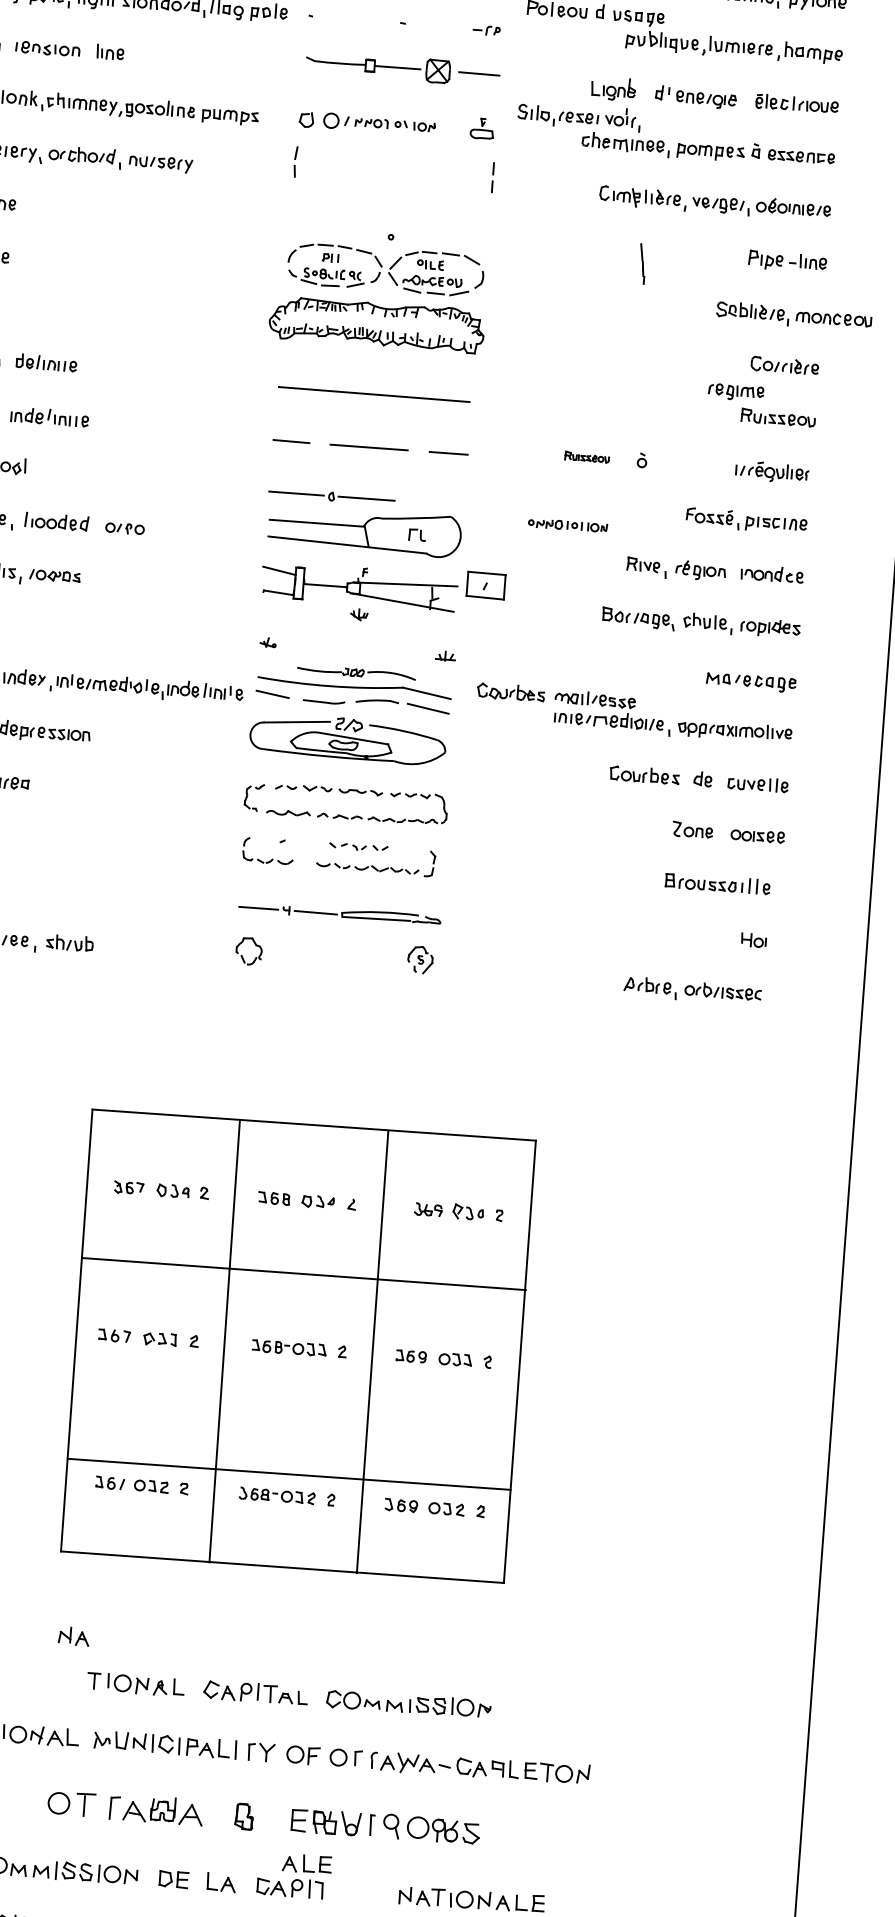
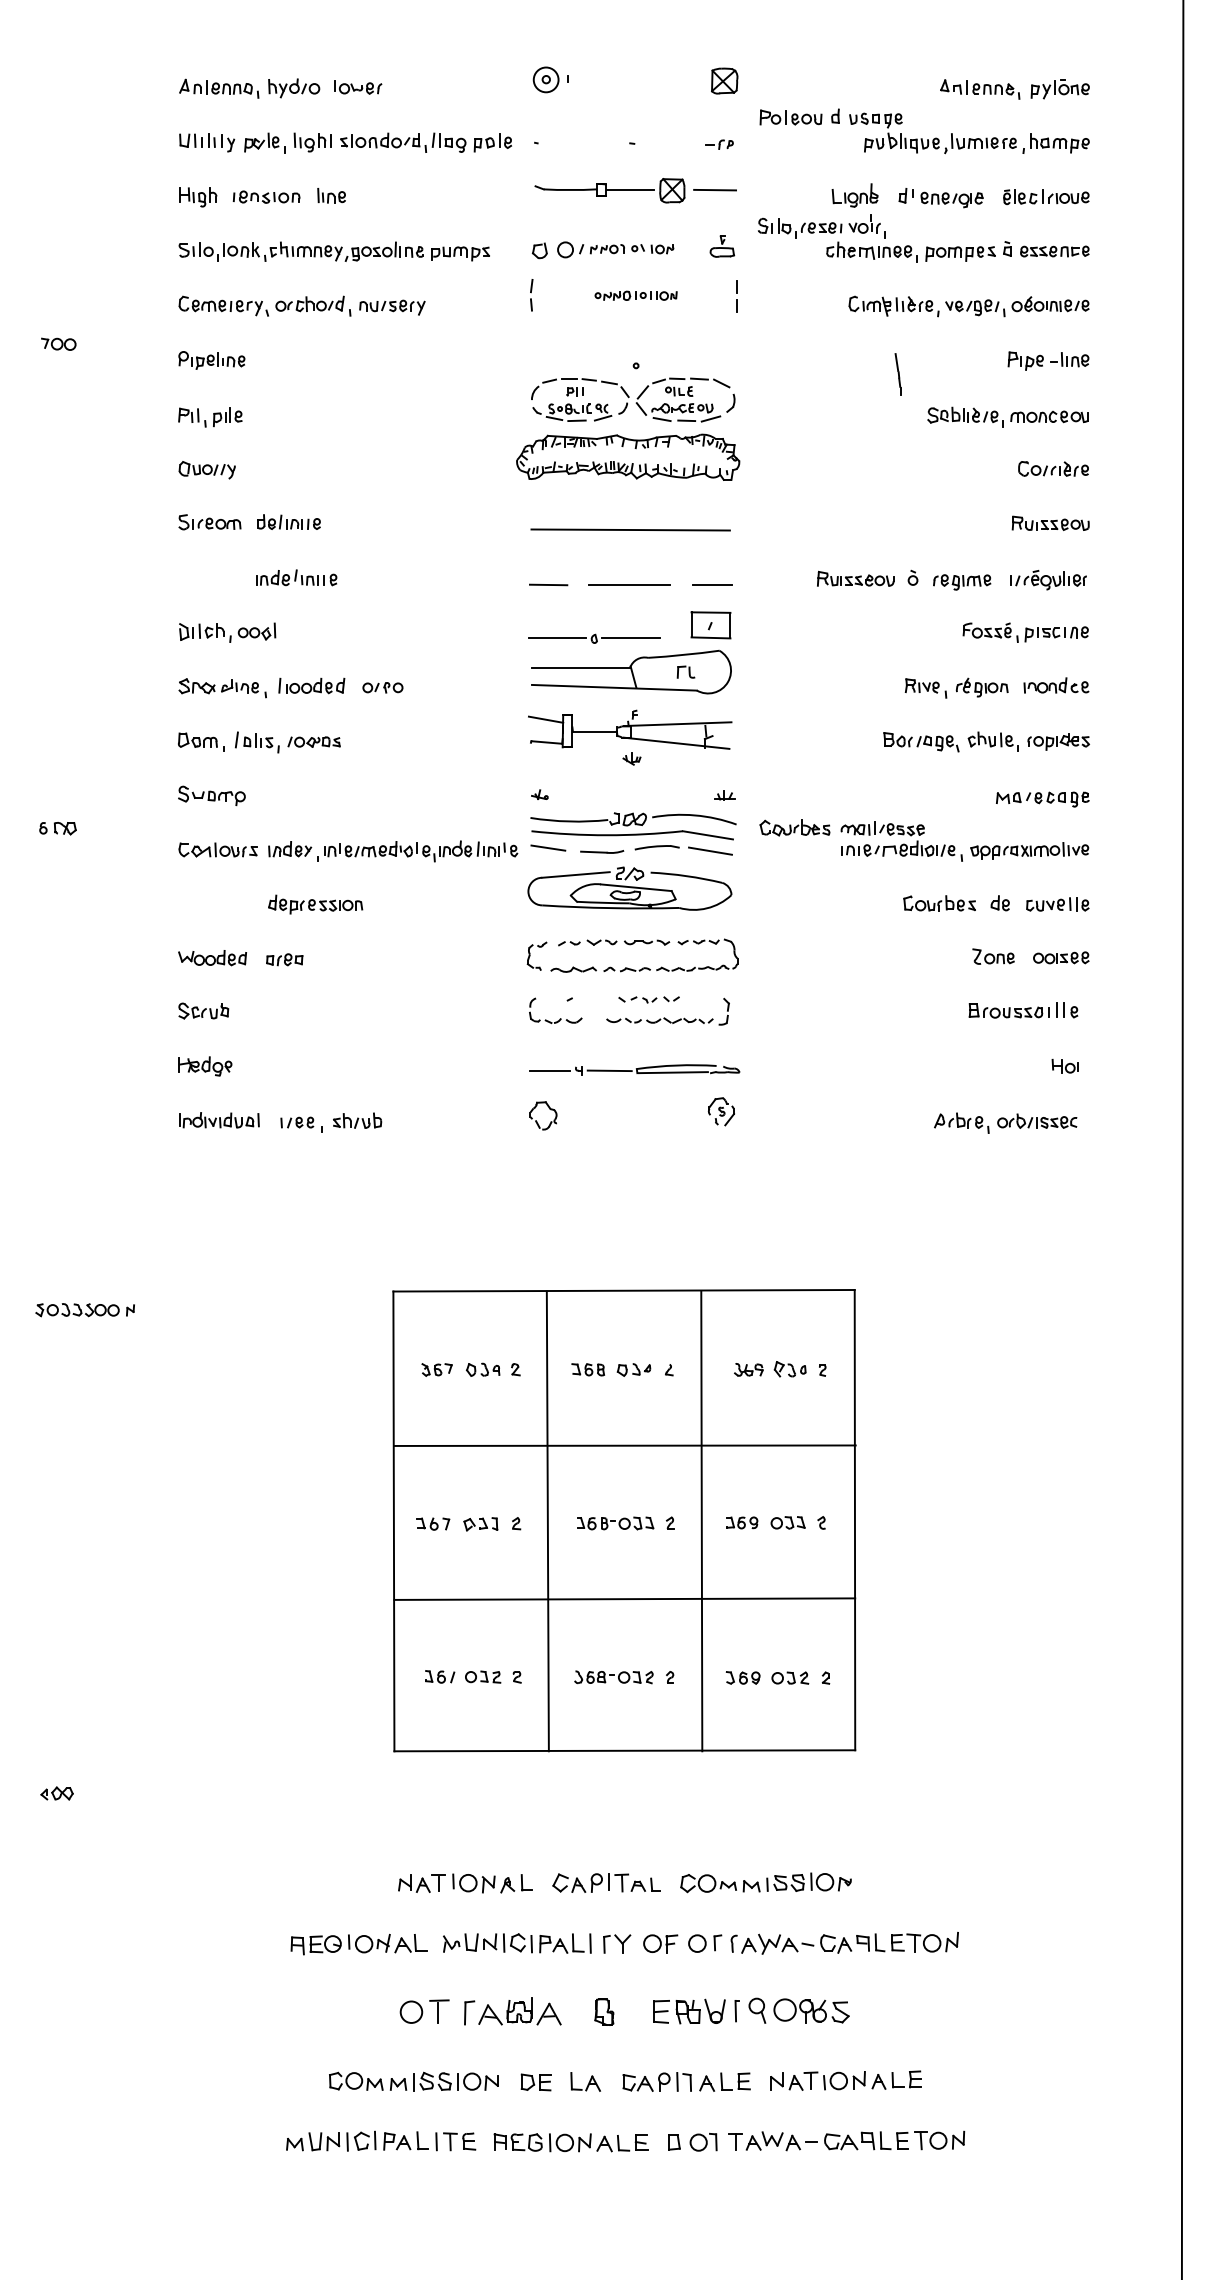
part: (793, 315) -> (1007, 416), moved
part: (736, 392) -> (962, 582), moved
part: (586, 457) -> (855, 578), size x1.67
part: (567, 525) -> (635, 295), moved
part: (485, 585) -> (710, 625), moved
part: (356, 672) -> (633, 819), size x1.67
line: (289, 1473) -> (624, 1598), moved
part: (74, 1636) -> (414, 1883), moved
part: (306, 1863) -> (724, 2081), moved

